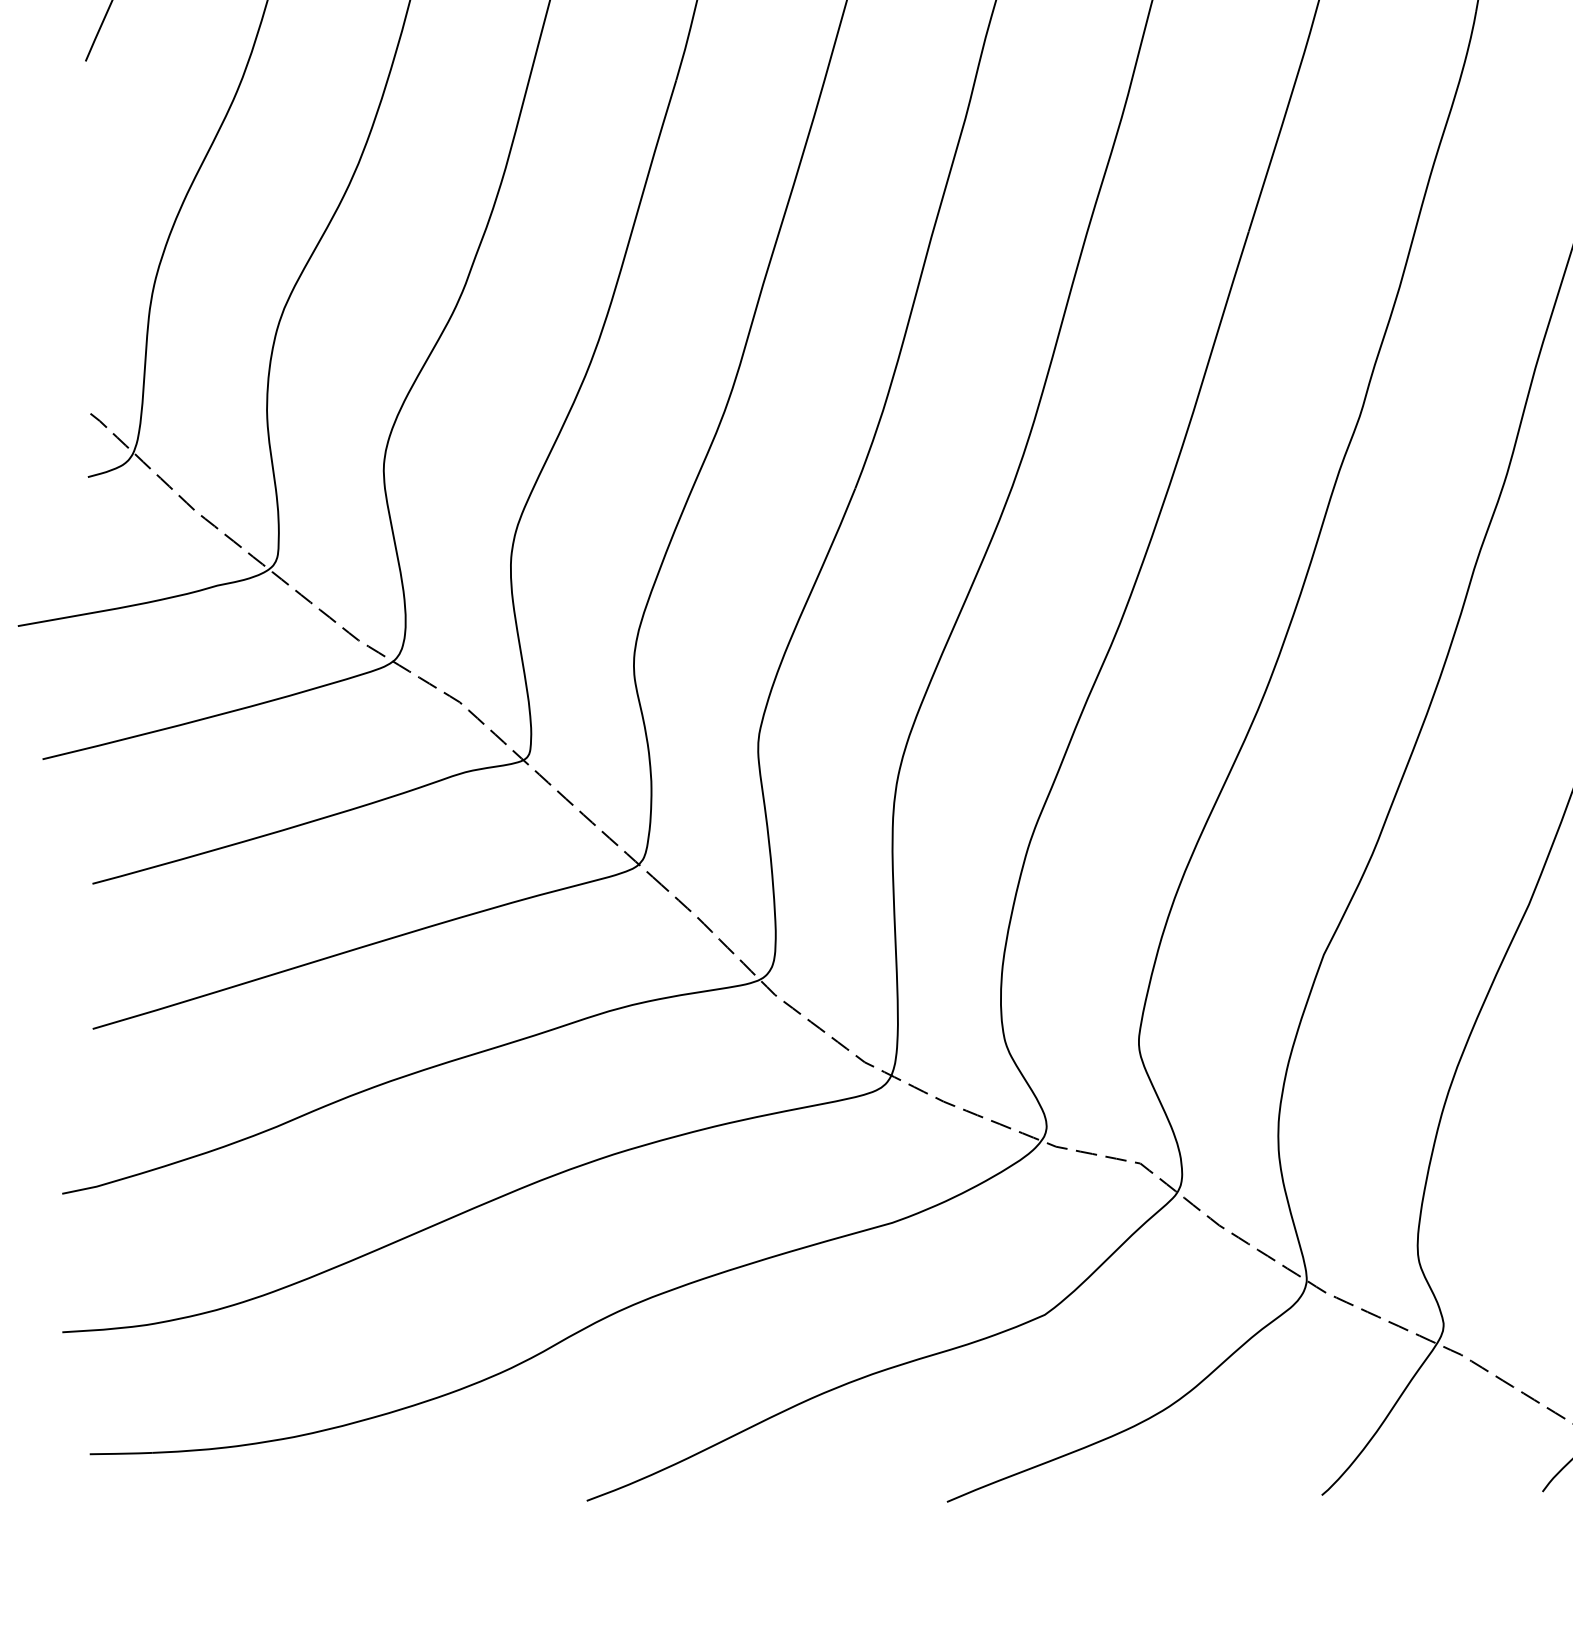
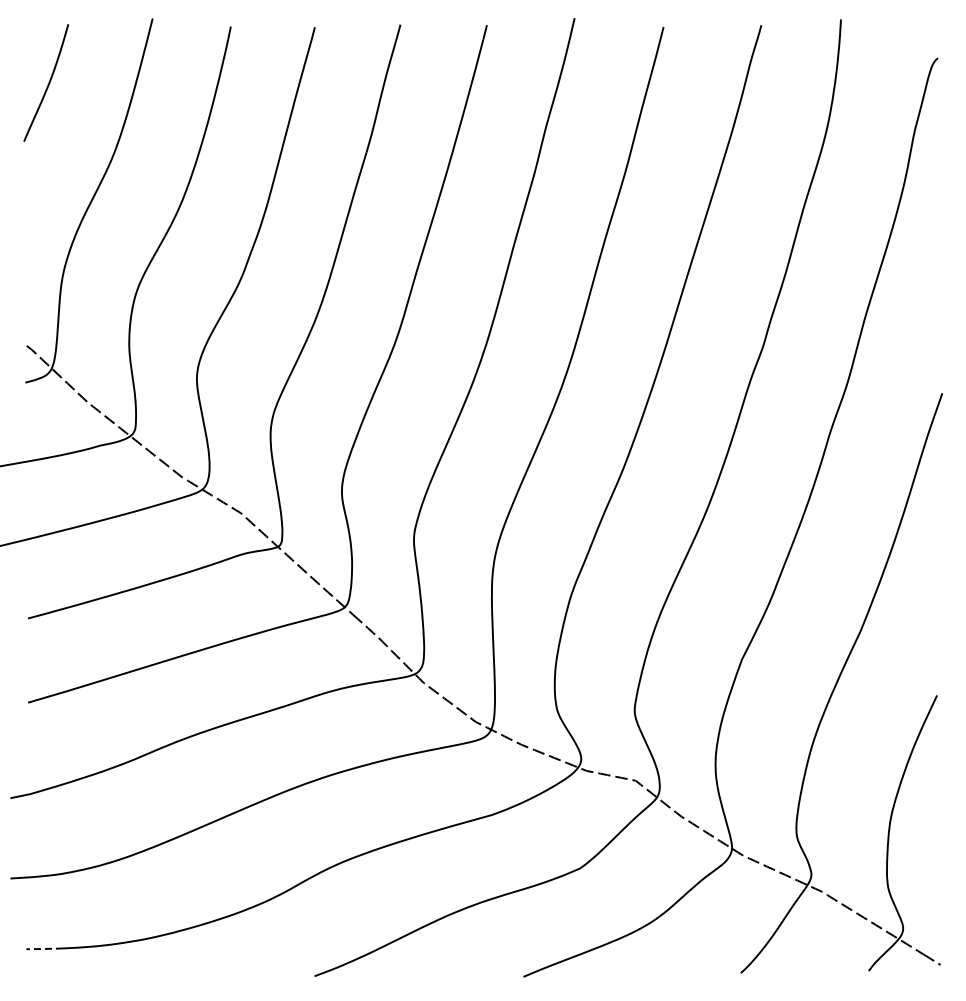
line: (122, 1452) -> (45, 948), solid -> dashed

